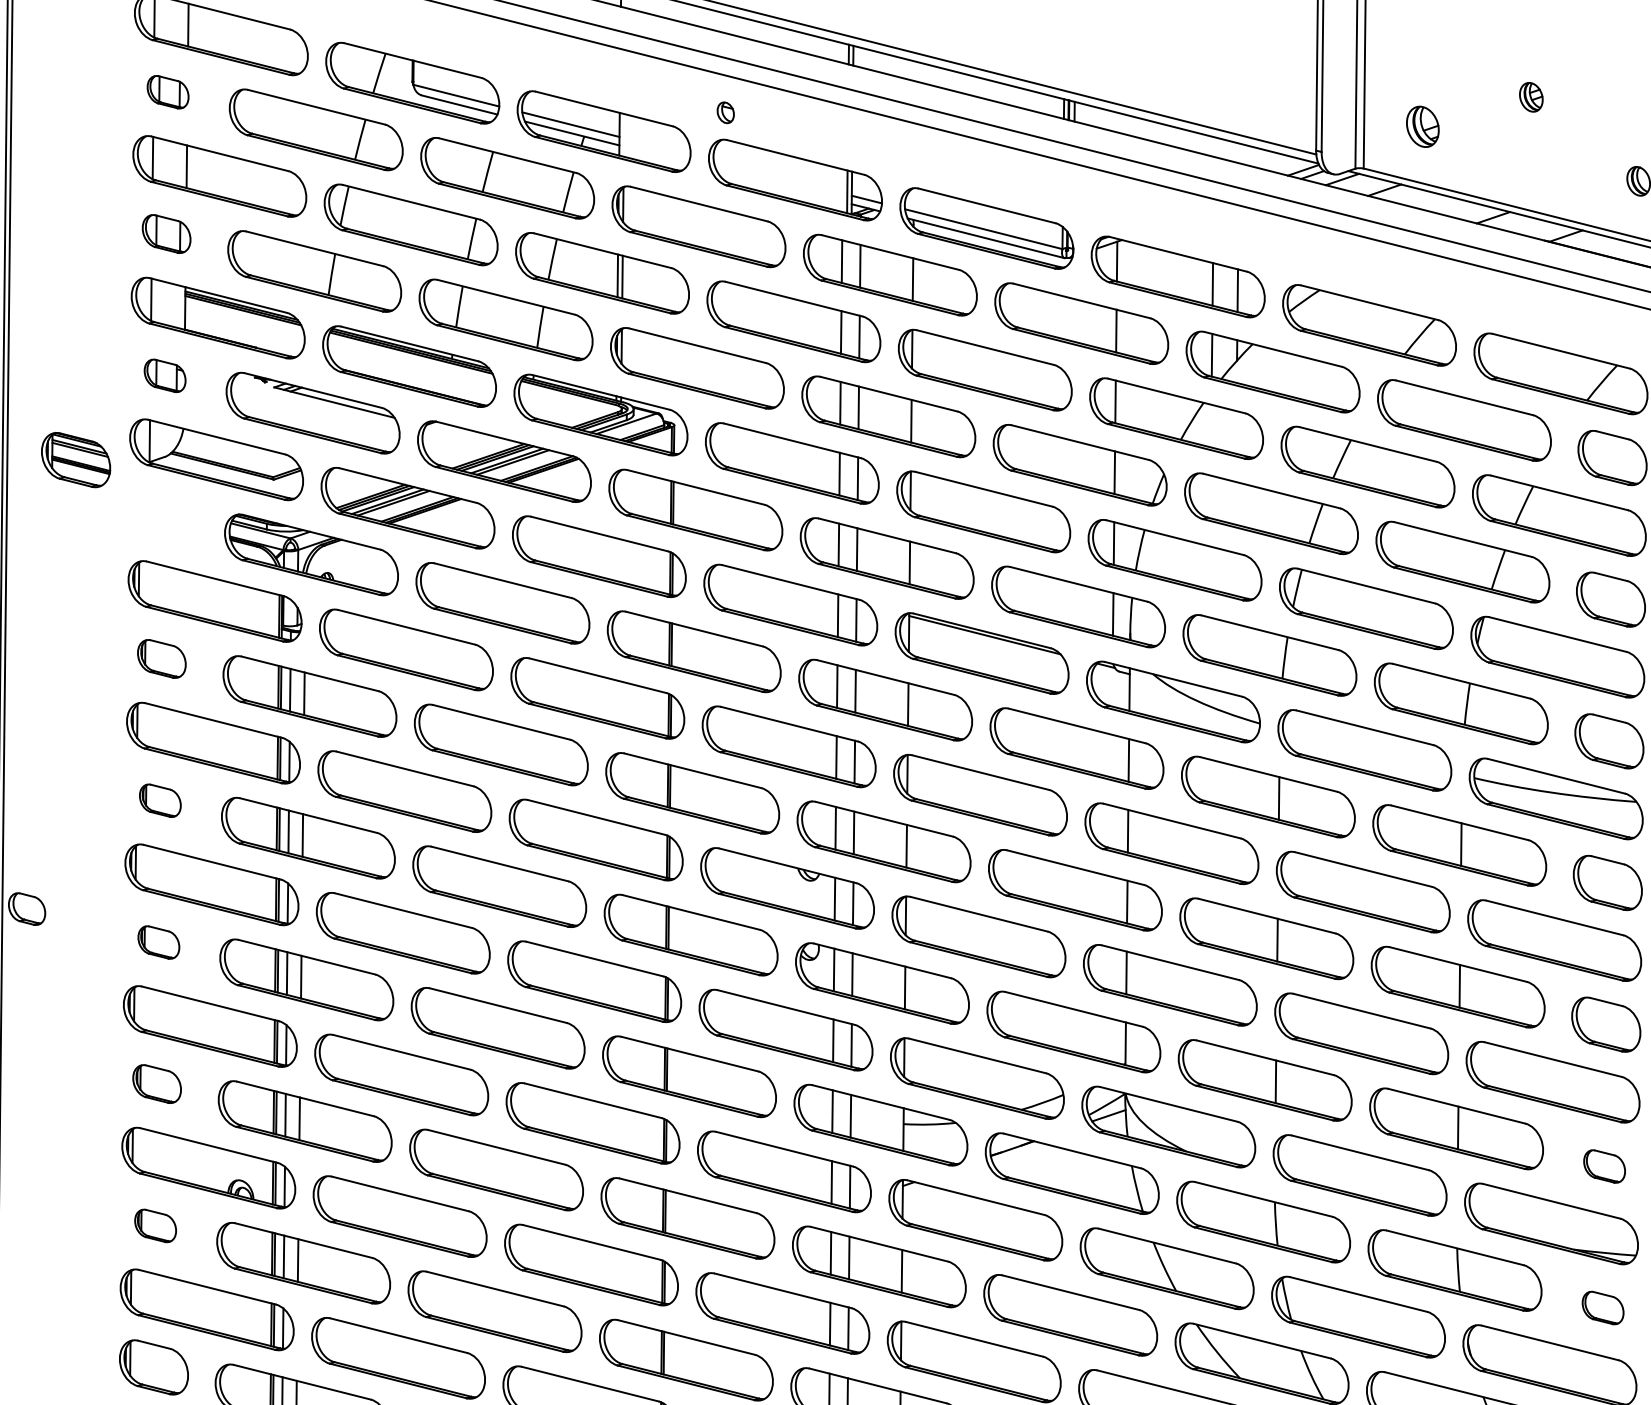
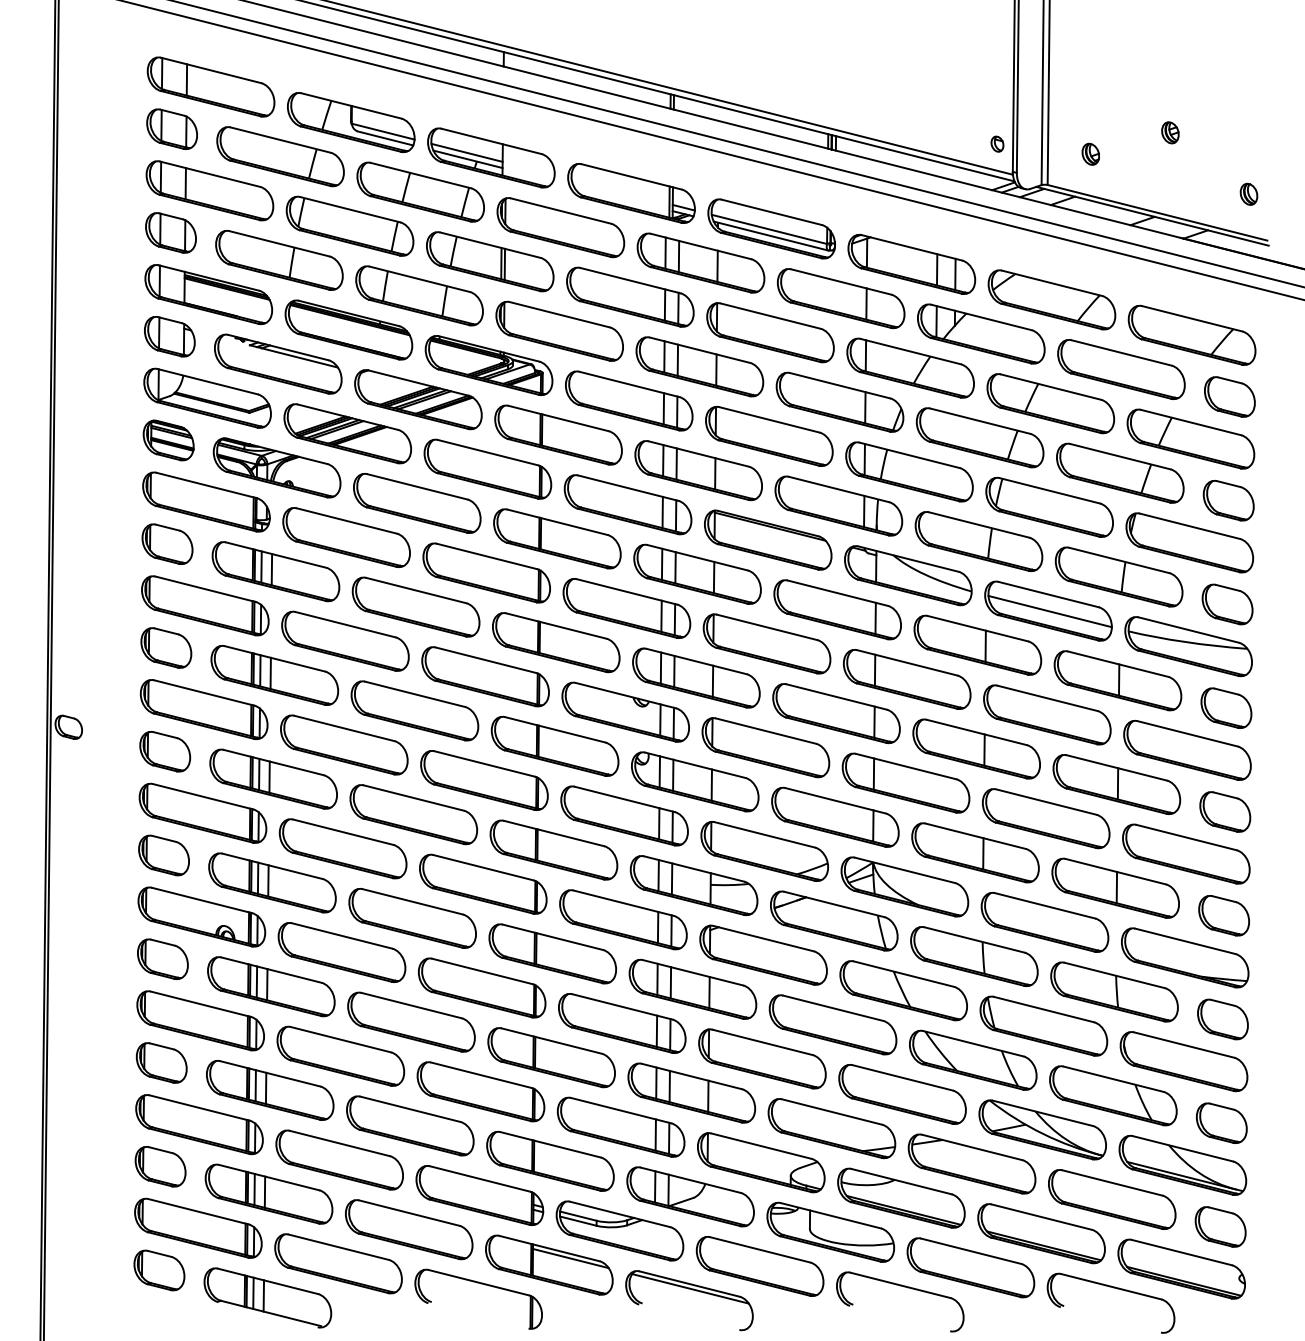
part: (167, 91) -> (171, 128), size x1.67
part: (725, 111) -> (997, 143), moved
part: (1422, 125) -> (1090, 153), size x0.71
part: (165, 233) -> (170, 232), size x1.43
part: (164, 375) -> (169, 336), size x1.67
part: (75, 460) -> (168, 440), moved
part: (161, 658) -> (167, 543), size x1.43
line: (1366, 750) -> (1049, 611), added
part: (160, 800) -> (166, 647), size x1.67
part: (159, 942) -> (165, 751), size x1.67
part: (156, 1084) -> (163, 855), size x1.43
part: (1603, 1166) -> (1223, 915), size x1.67
part: (155, 1226) -> (162, 959), size x1.67
part: (1602, 1308) -> (1222, 1019), size x1.67

